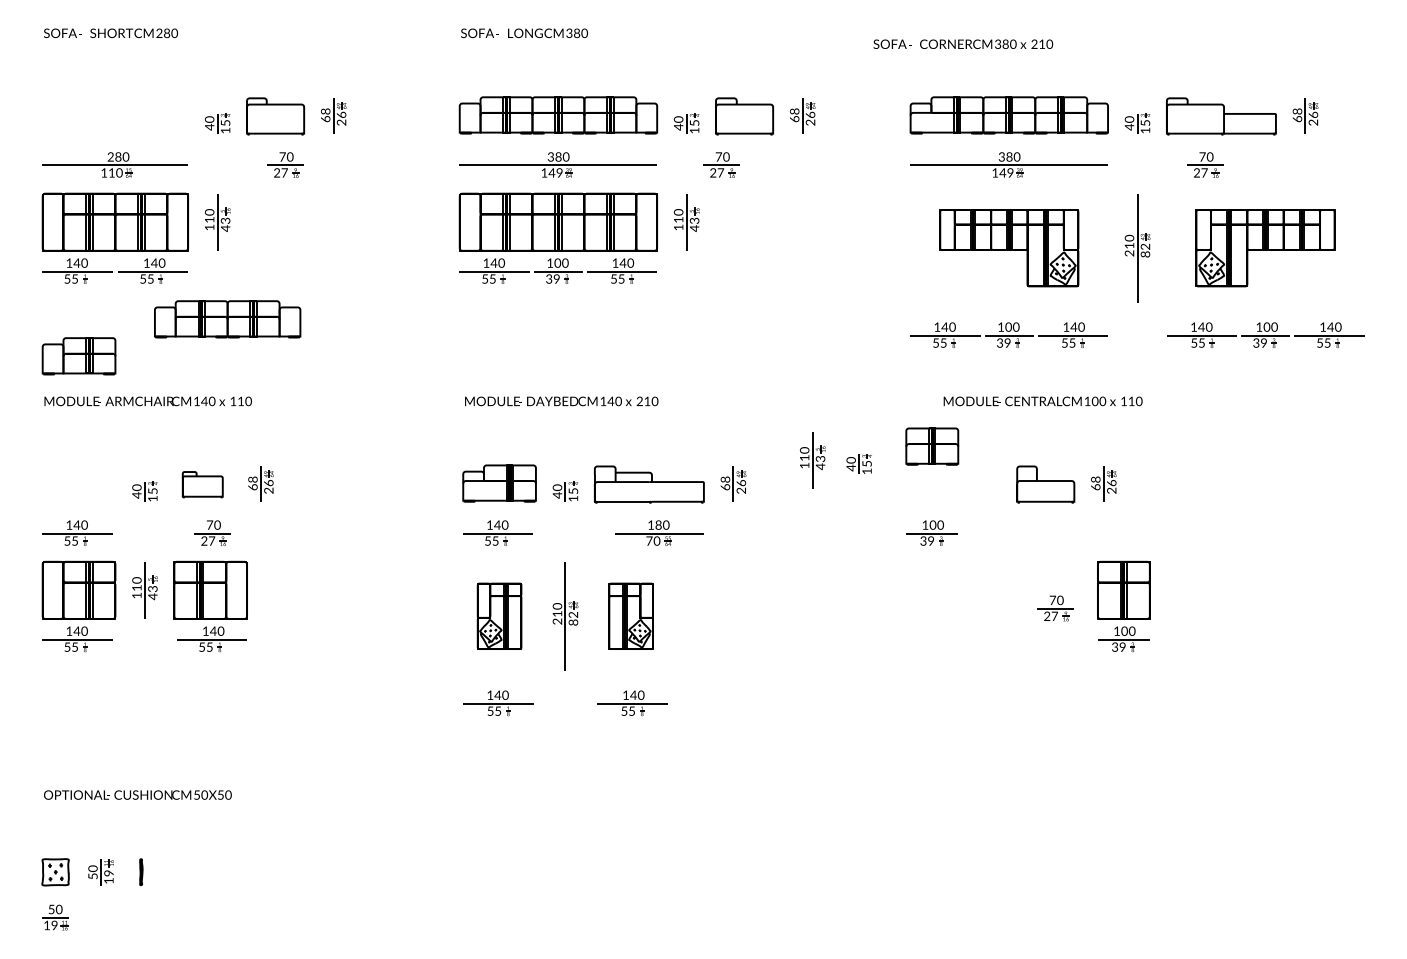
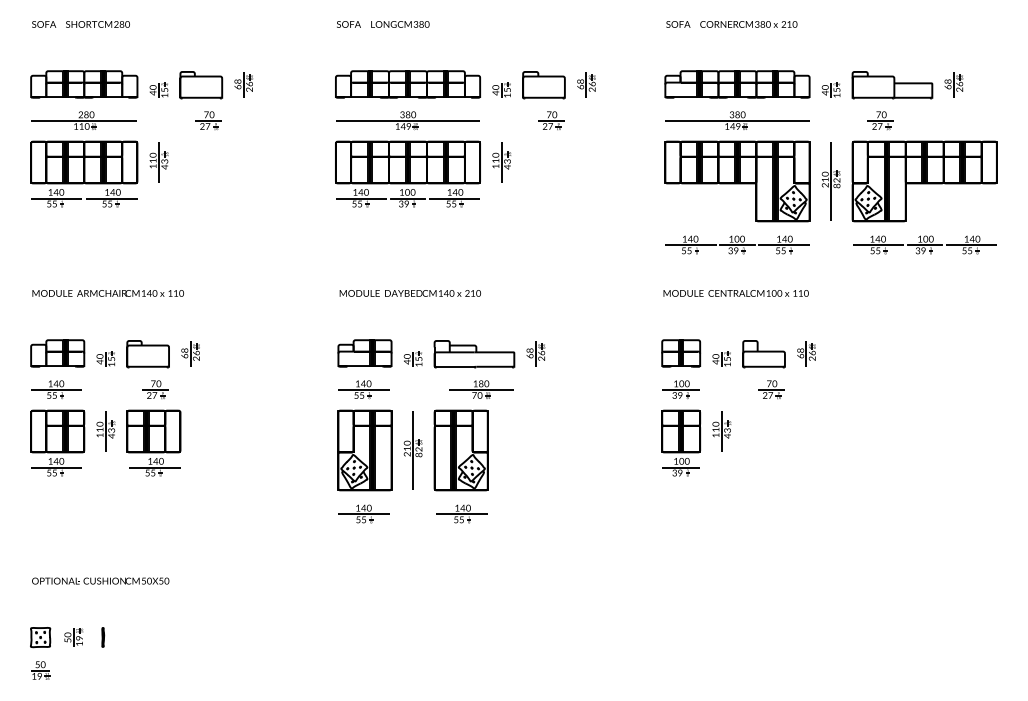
text: (962, 44) -> (731, 24), moved
part: (721, 164) -> (551, 120), moved
part: (1009, 248) -> (737, 181), size x1.43
part: (1265, 248) -> (924, 181), size x1.43
part: (227, 319) -> (84, 84), moved
part: (78, 356) -> (57, 353), moved
text: (1042, 401) -> (735, 293), moved
part: (932, 446) -> (681, 353), moved
part: (812, 460) -> (721, 431), moved
part: (858, 463) -> (721, 358), moved
part: (201, 484) -> (147, 354), size x1.43
part: (1124, 605) -> (681, 442), moved
part: (1055, 608) -> (771, 389), moved
part: (498, 616) -> (364, 450), size x1.67
part: (630, 616) -> (460, 450), size x1.67

